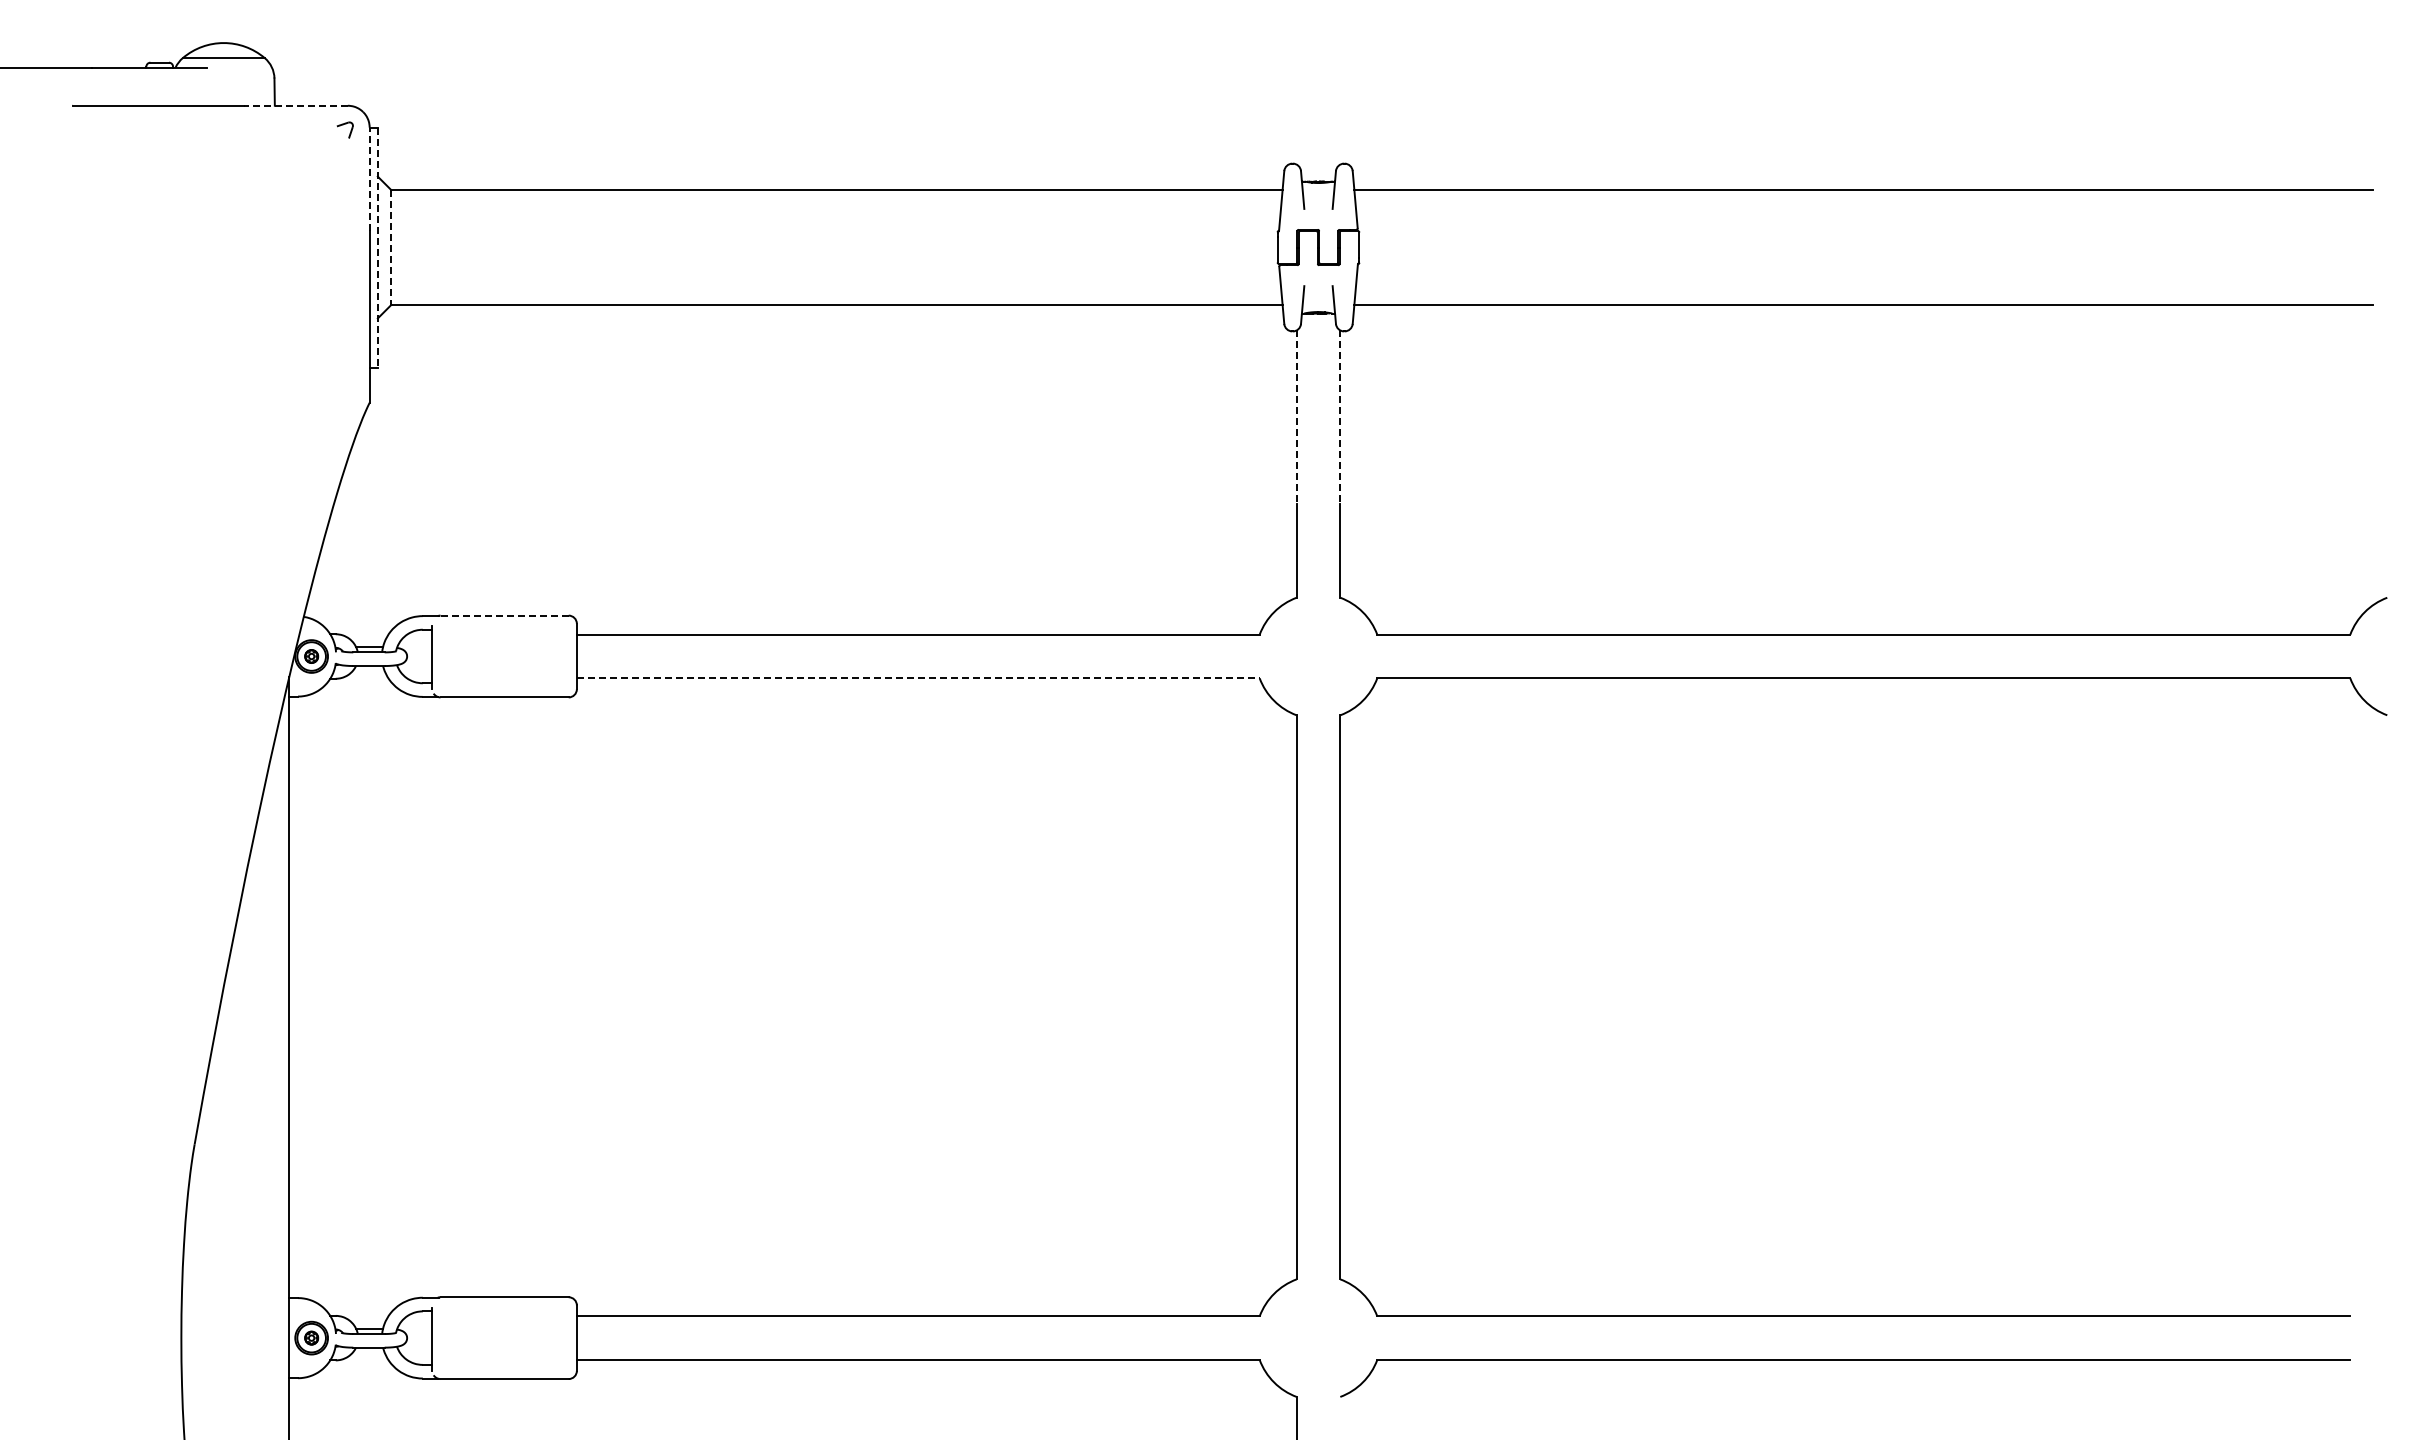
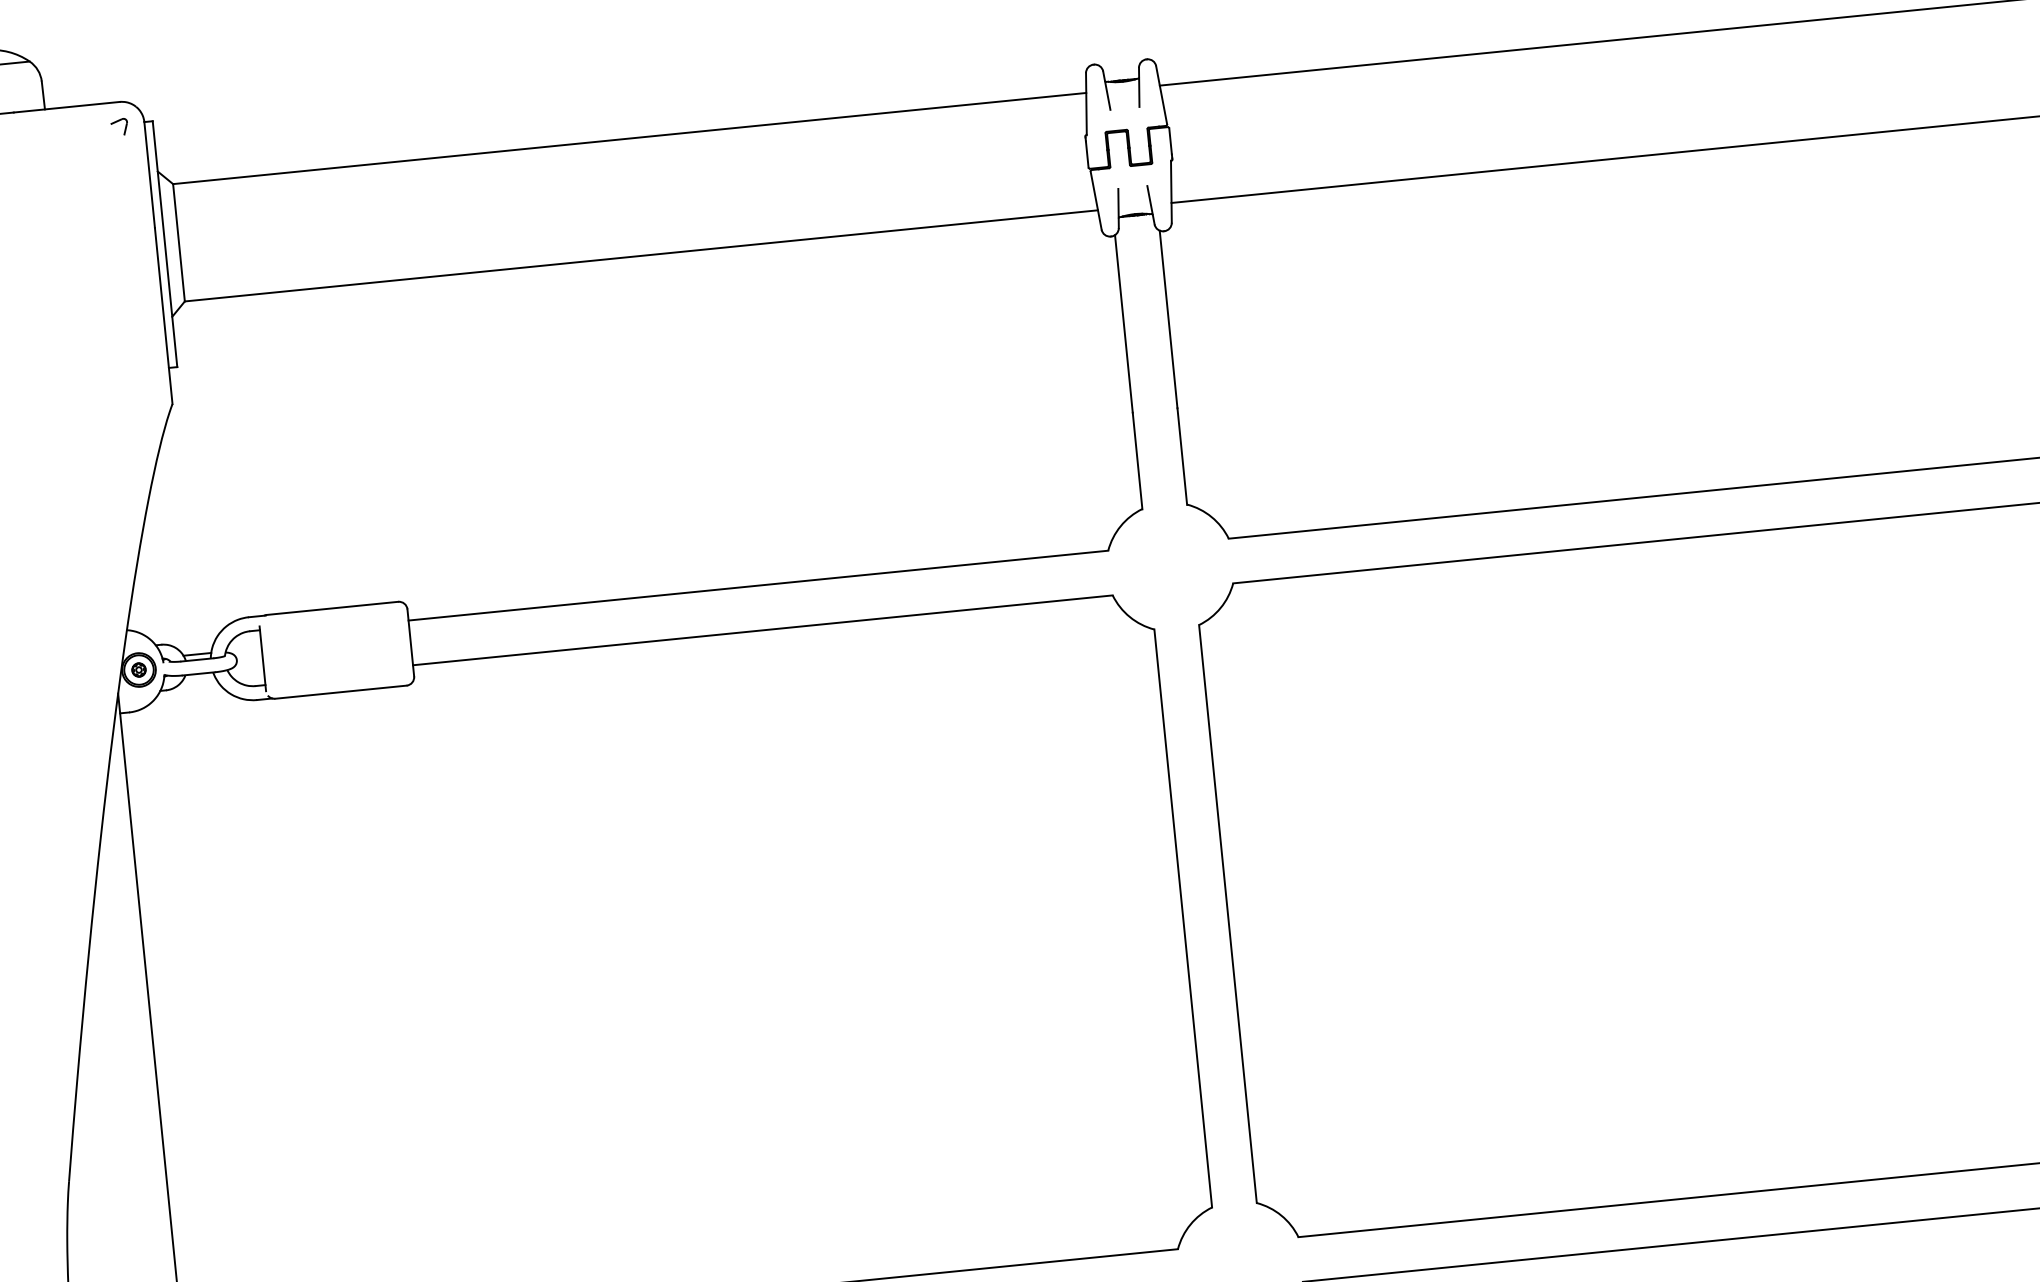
line: (296, 105) -> (67, 106), dashed -> solid
line: (369, 179) -> (149, 175), dashed -> solid
line: (377, 247) -> (164, 244), dashed -> solid
line: (391, 248) -> (179, 243), dashed -> solid
line: (1296, 417) -> (1123, 324), dashed -> solid
line: (1340, 417) -> (1168, 319), dashed -> solid
line: (504, 615) -> (332, 608), dashed -> solid
line: (918, 678) -> (763, 630), dashed -> solid

